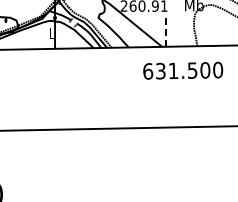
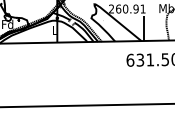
line: (166, 30) -> (144, 28), dashed -> solid

